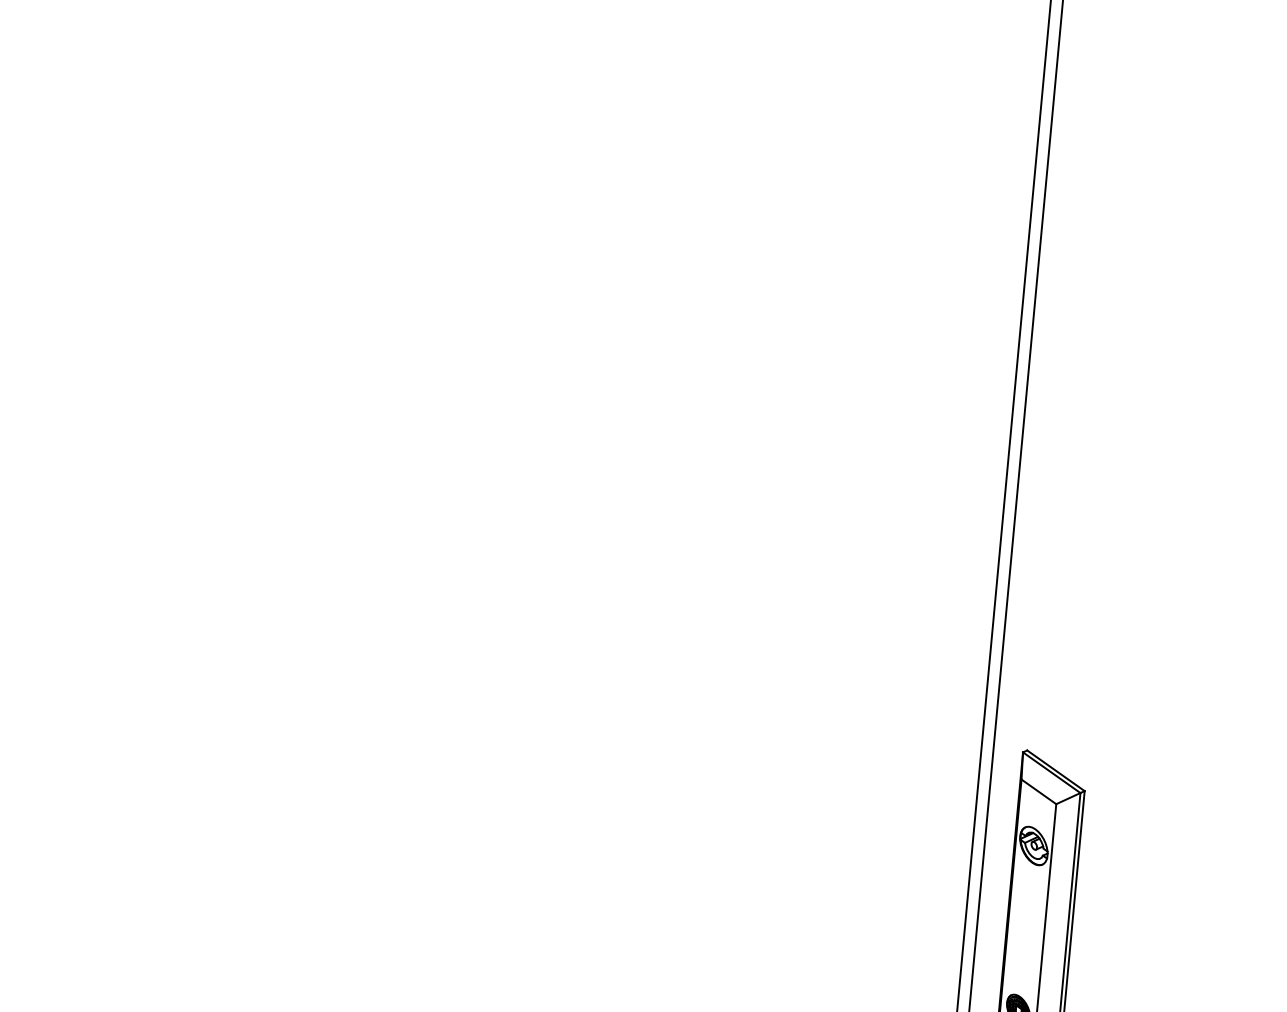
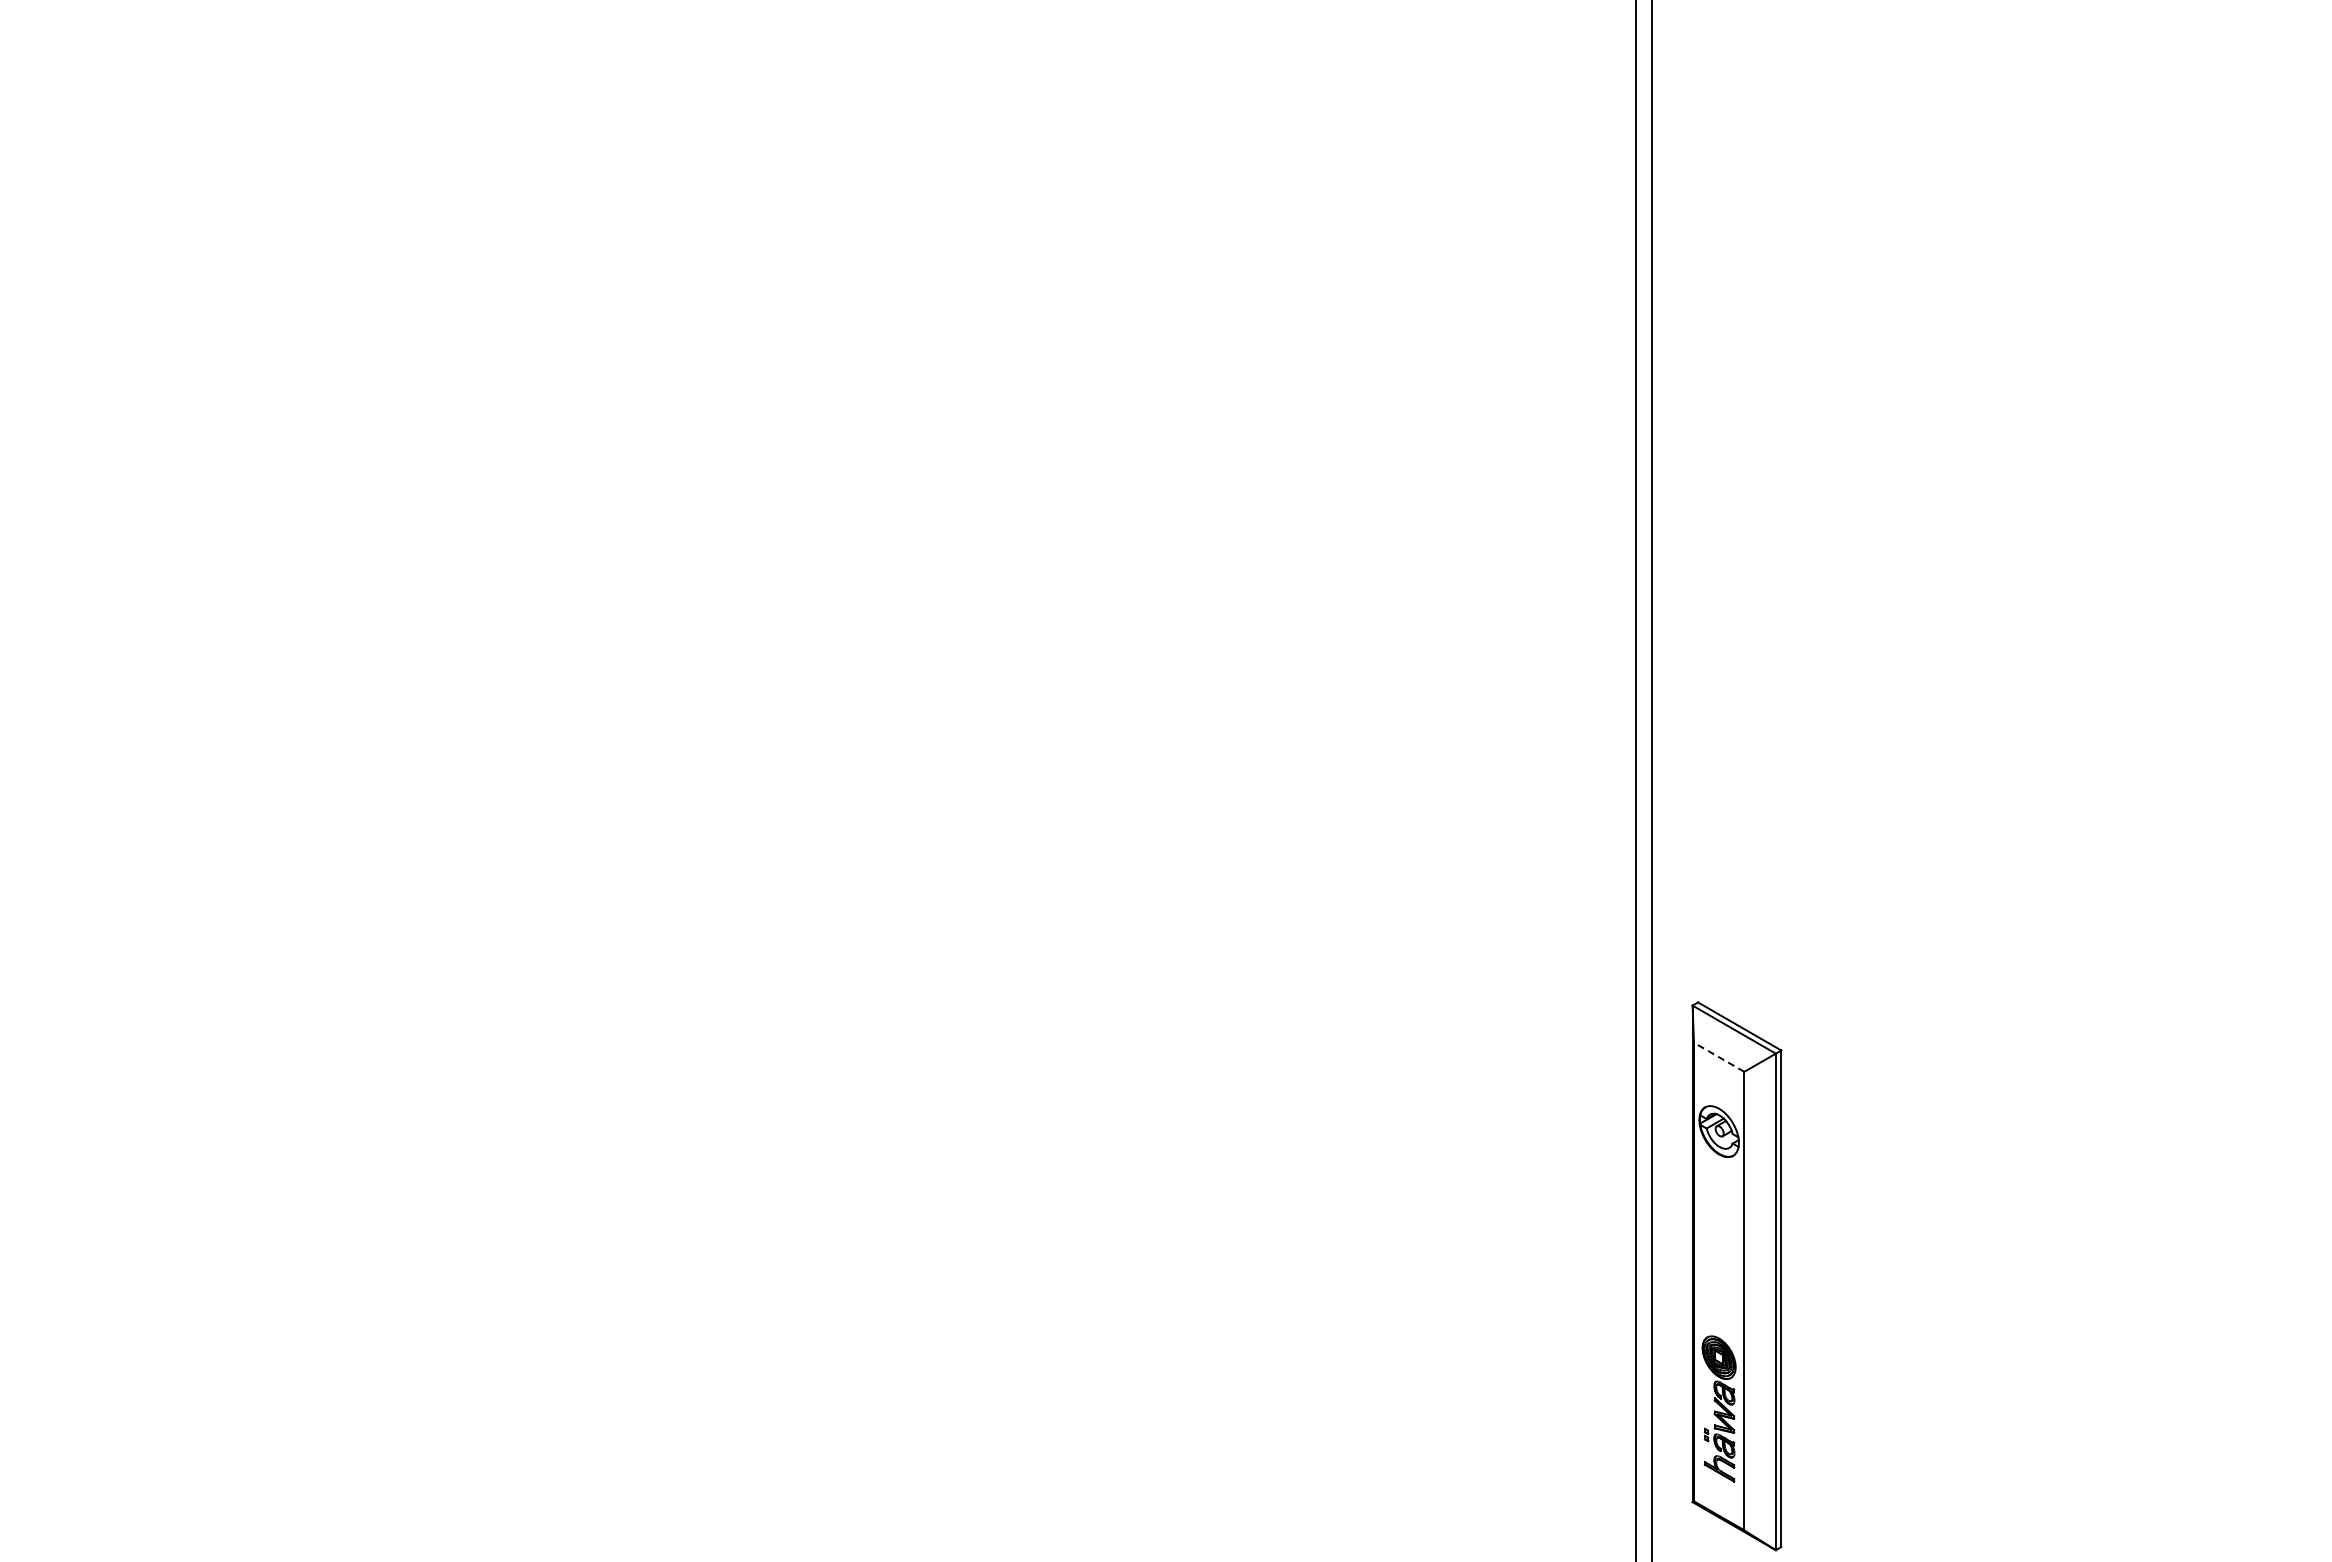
line: (1038, 791) -> (1718, 1057), solid -> dashed

